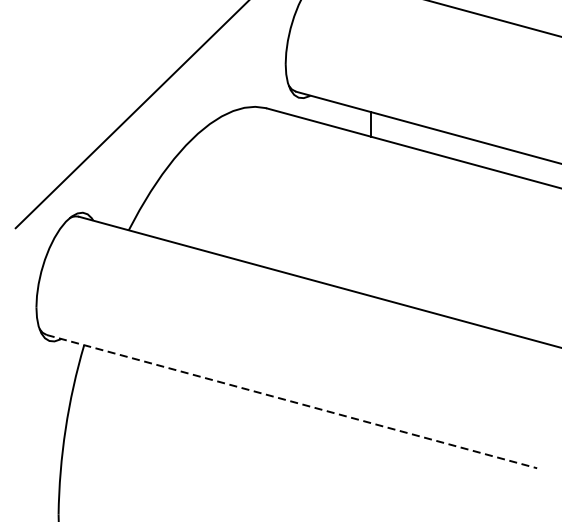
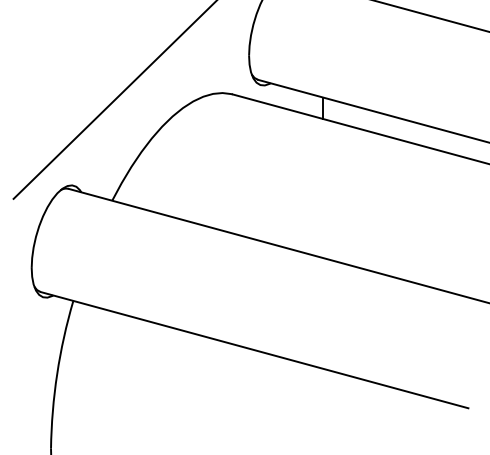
line: (291, 402) -> (254, 350), dashed -> solid

